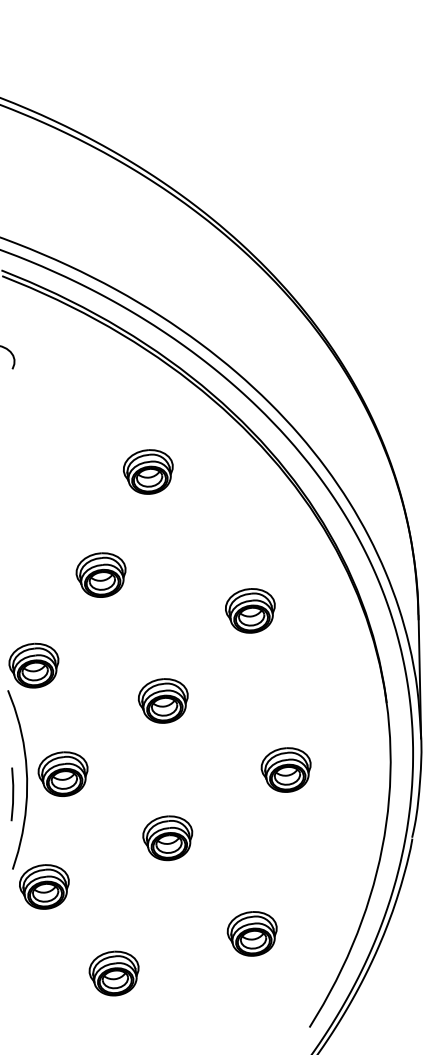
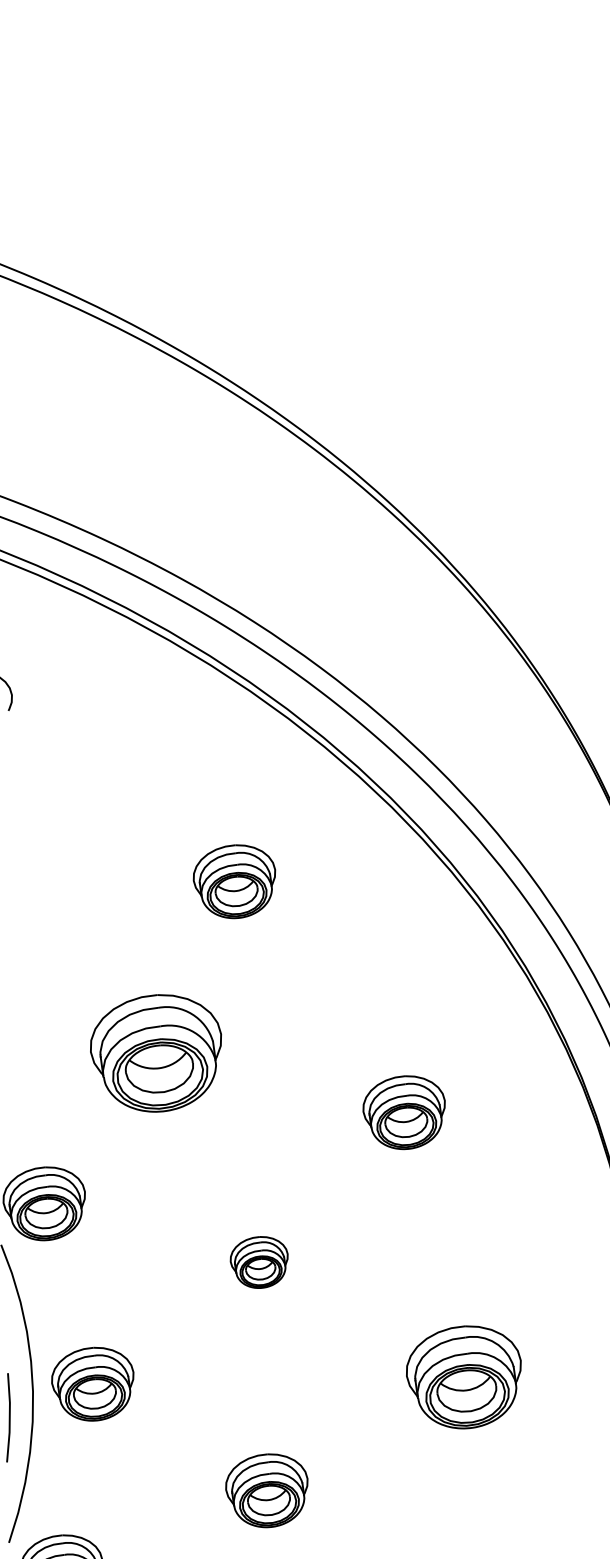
part: (100, 574) -> (154, 1052), size x1.6
part: (162, 700) -> (258, 1261), size x0.7
part: (285, 769) -> (462, 1376), size x1.4

